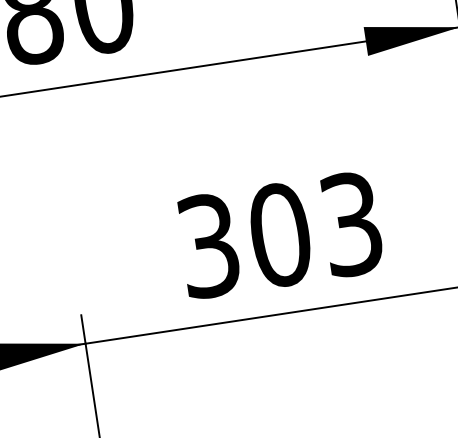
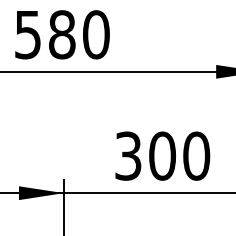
text: (351, 222) -> (196, 155), 303 -> 300

